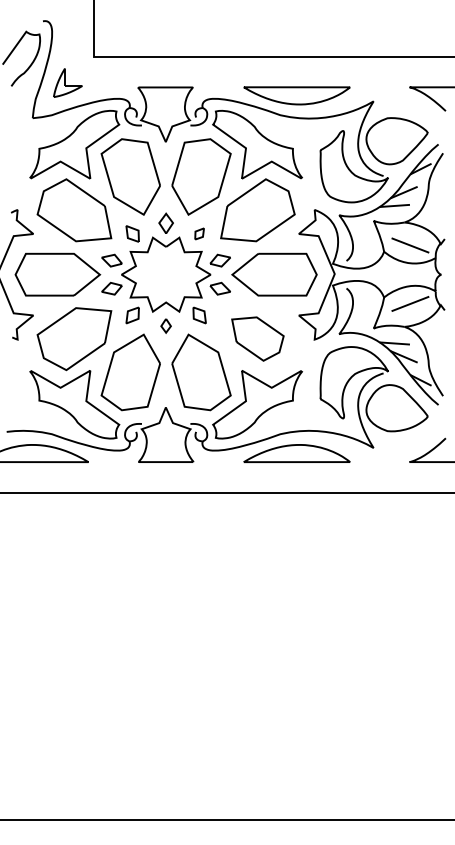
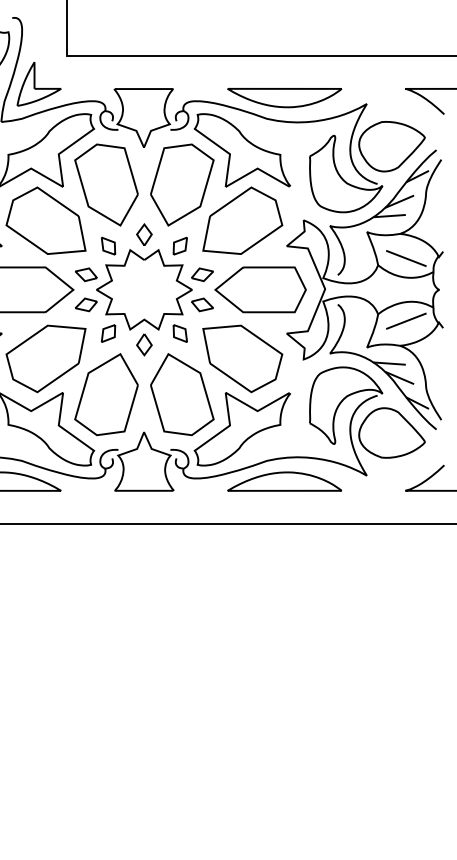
part: (67, 82) -> (38, 83), size x1.43
part: (199, 233) -> (180, 245), size x1.43
part: (165, 325) -> (143, 344), size x1.43
part: (257, 338) -> (242, 358), size x1.43

